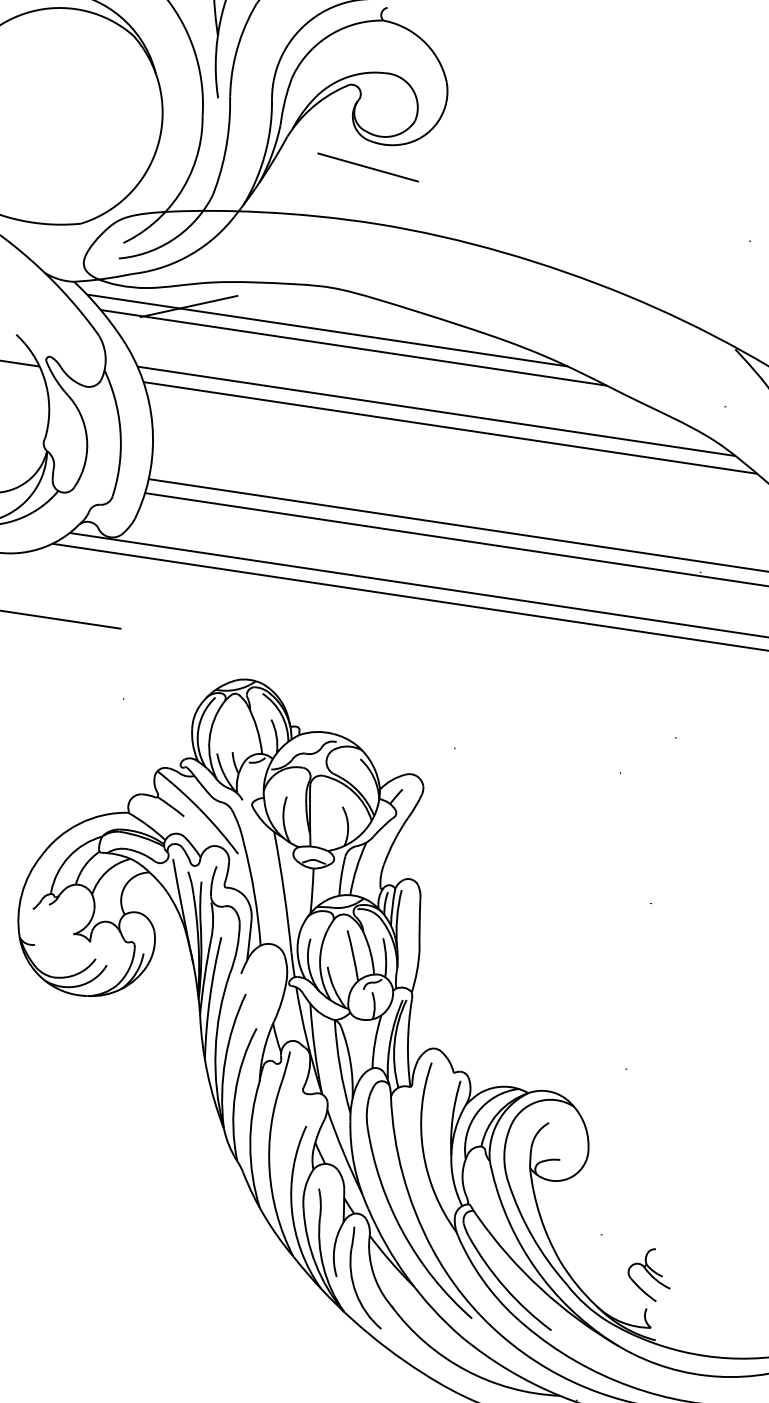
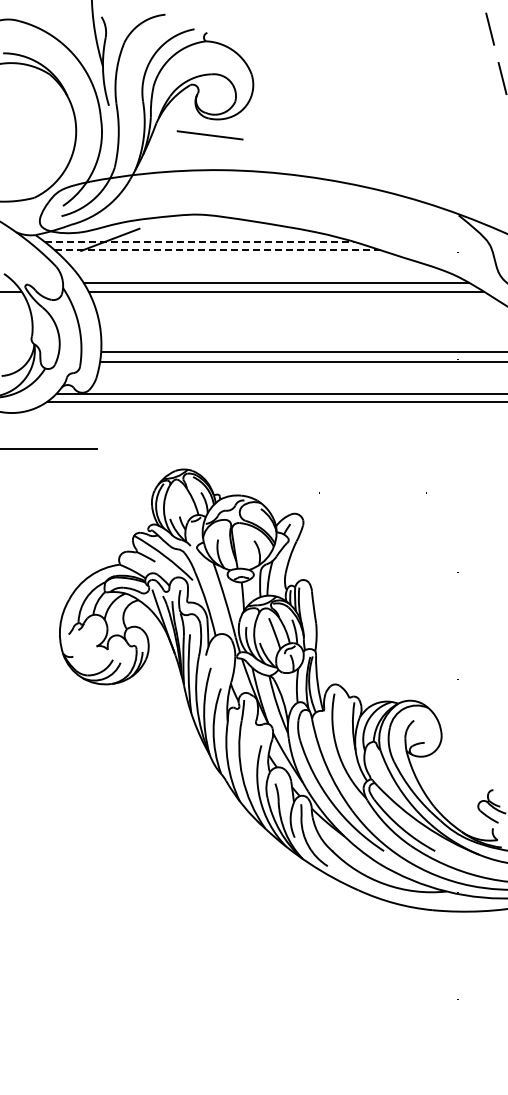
line: (327, 329) -> (199, 241), solid -> dashed
line: (352, 347) -> (217, 250), solid -> dashed

